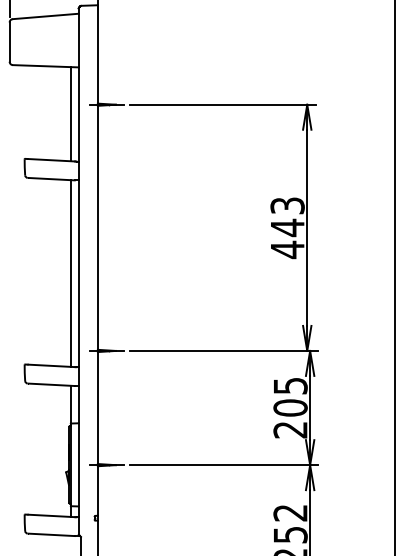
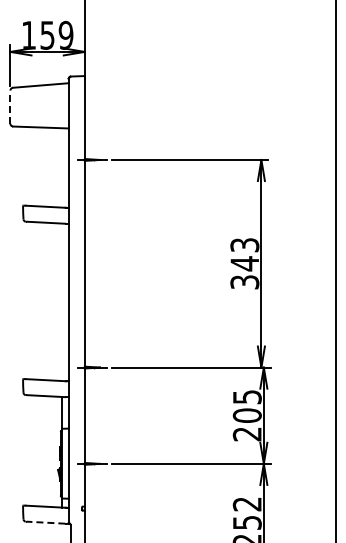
line: (9, 42) -> (10, 107), solid -> dashed
line: (70, 113) -> (61, 167), removed
text: (287, 250) -> (244, 282), 443 -> 343
line: (70, 273) -> (61, 302), removed
line: (51, 534) -> (45, 522), solid -> dashed

